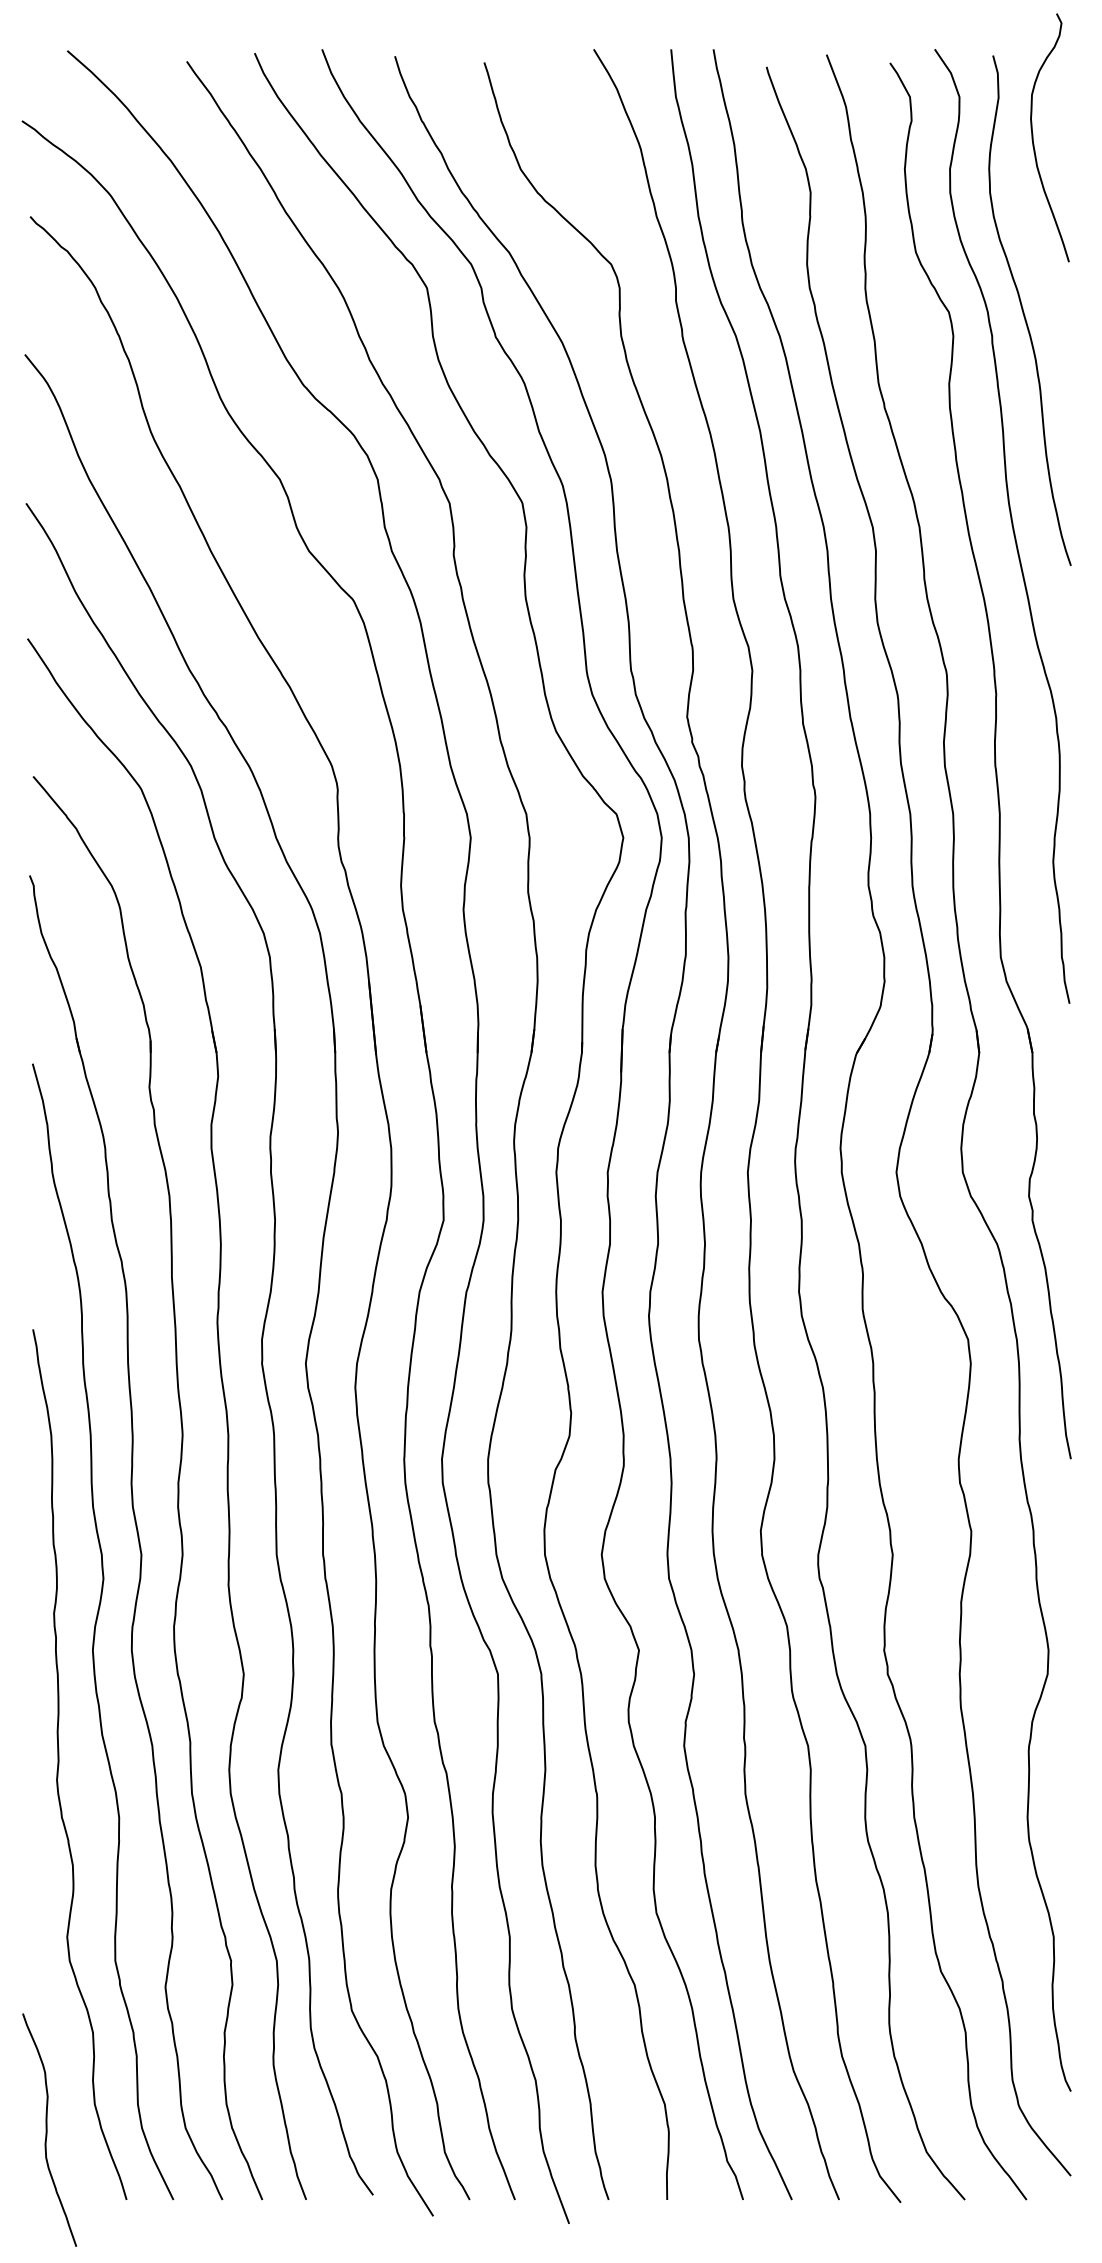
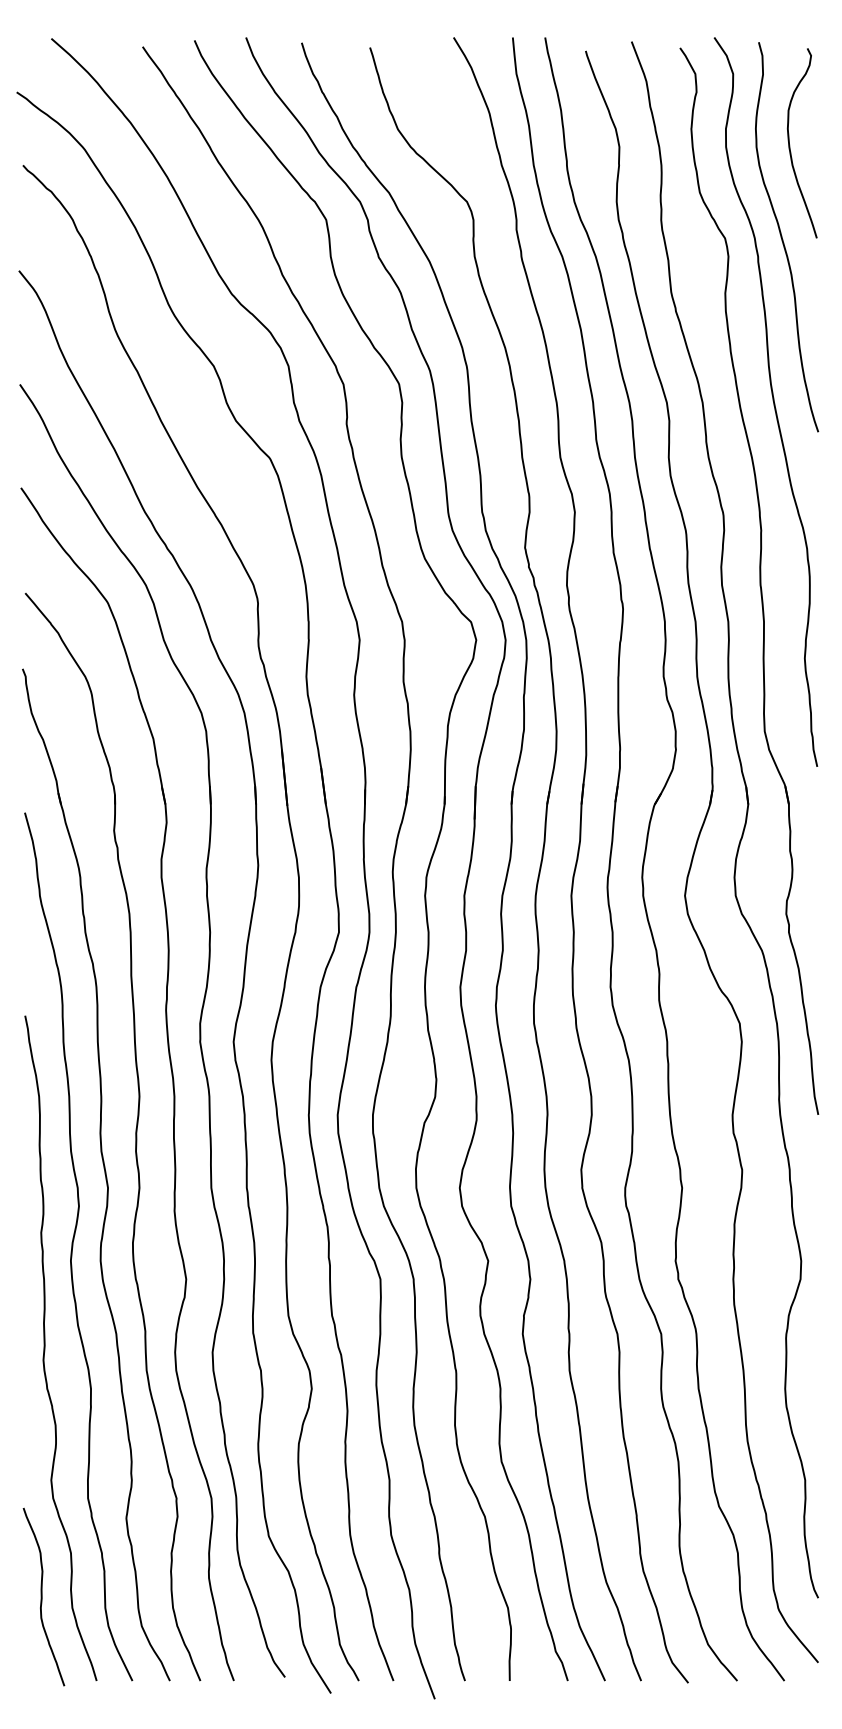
curve: (1033, 137) -> (789, 143), moved
curve: (47, 2129) -> (42, 1596), moved

